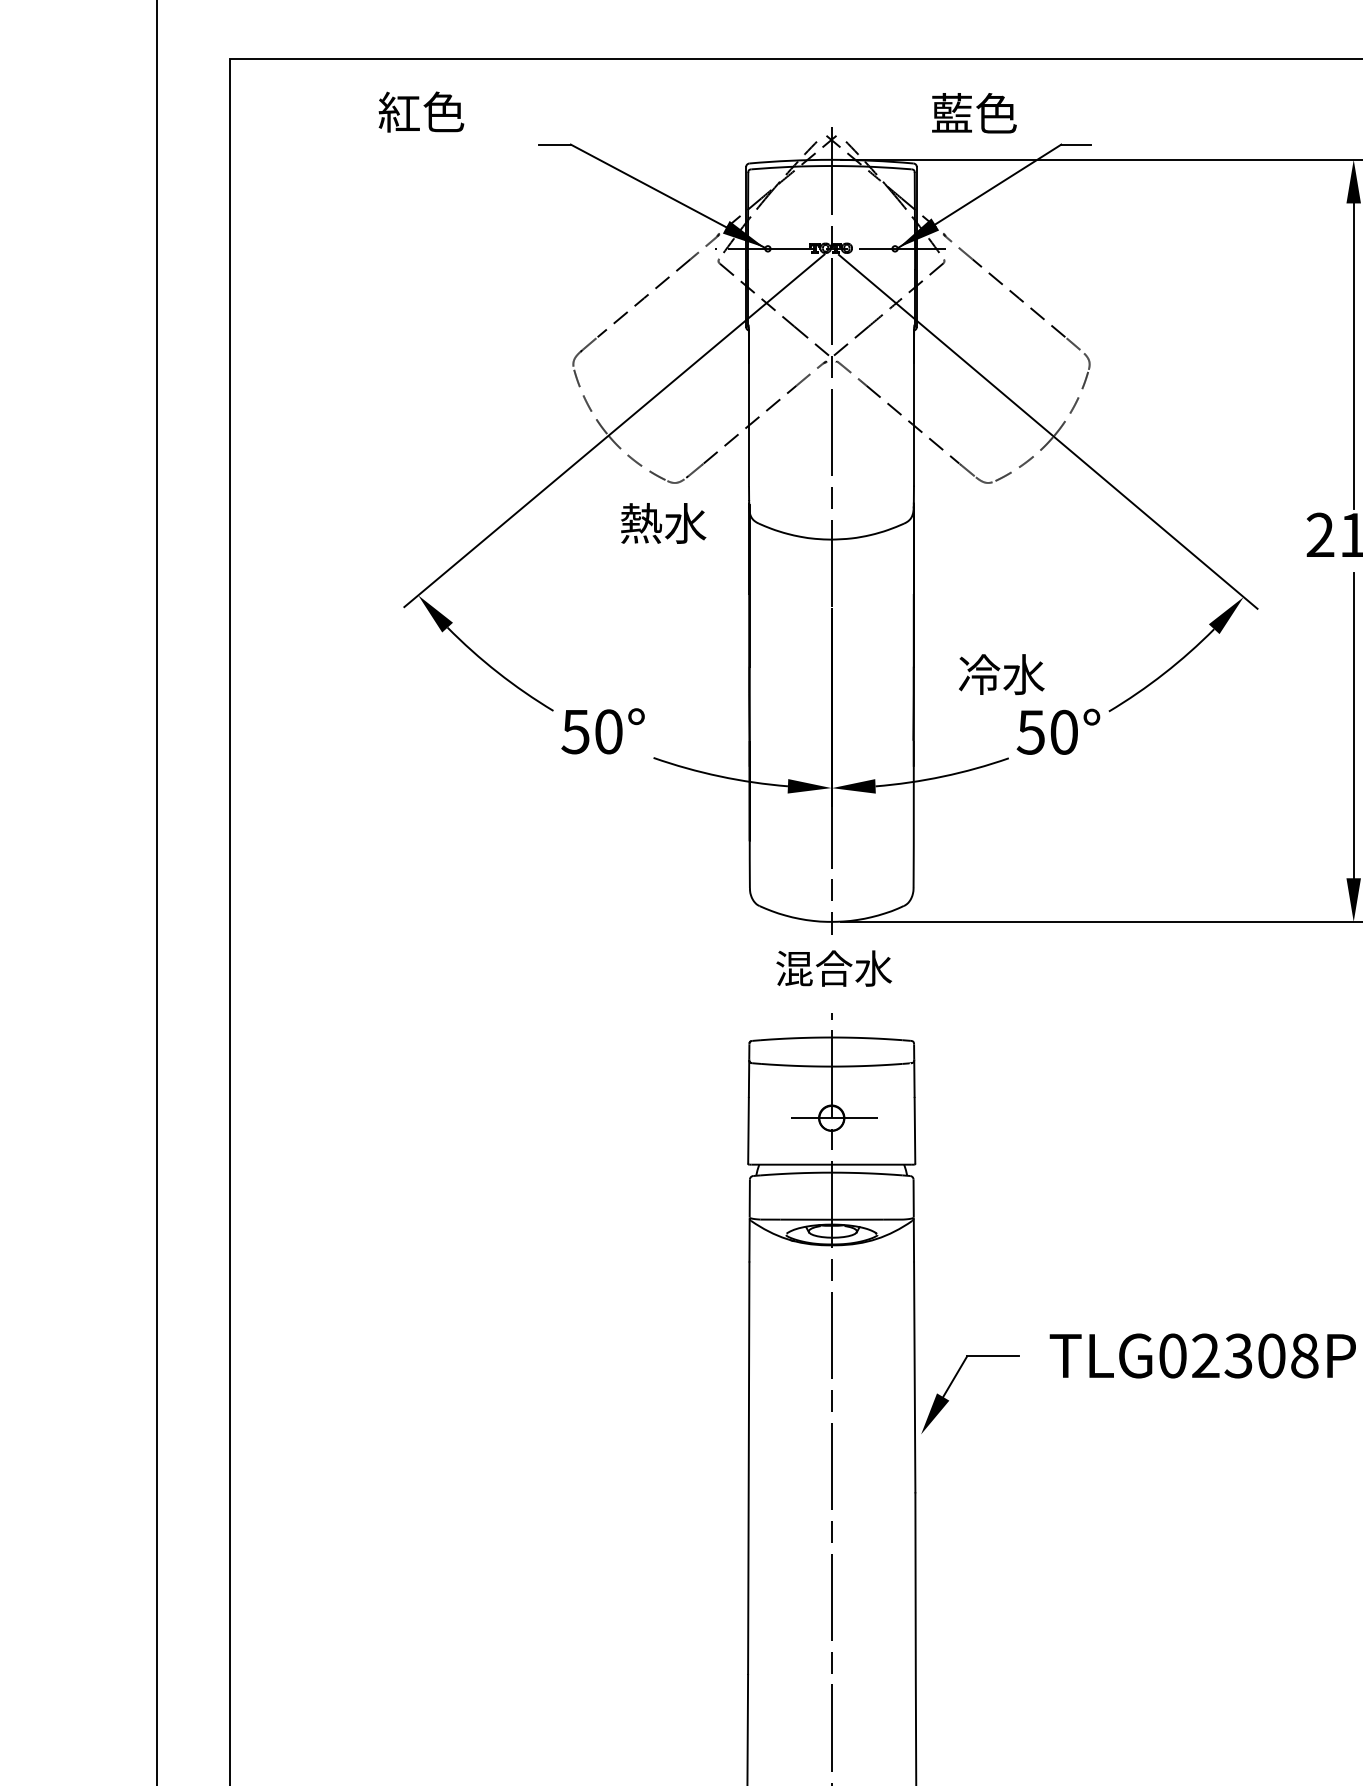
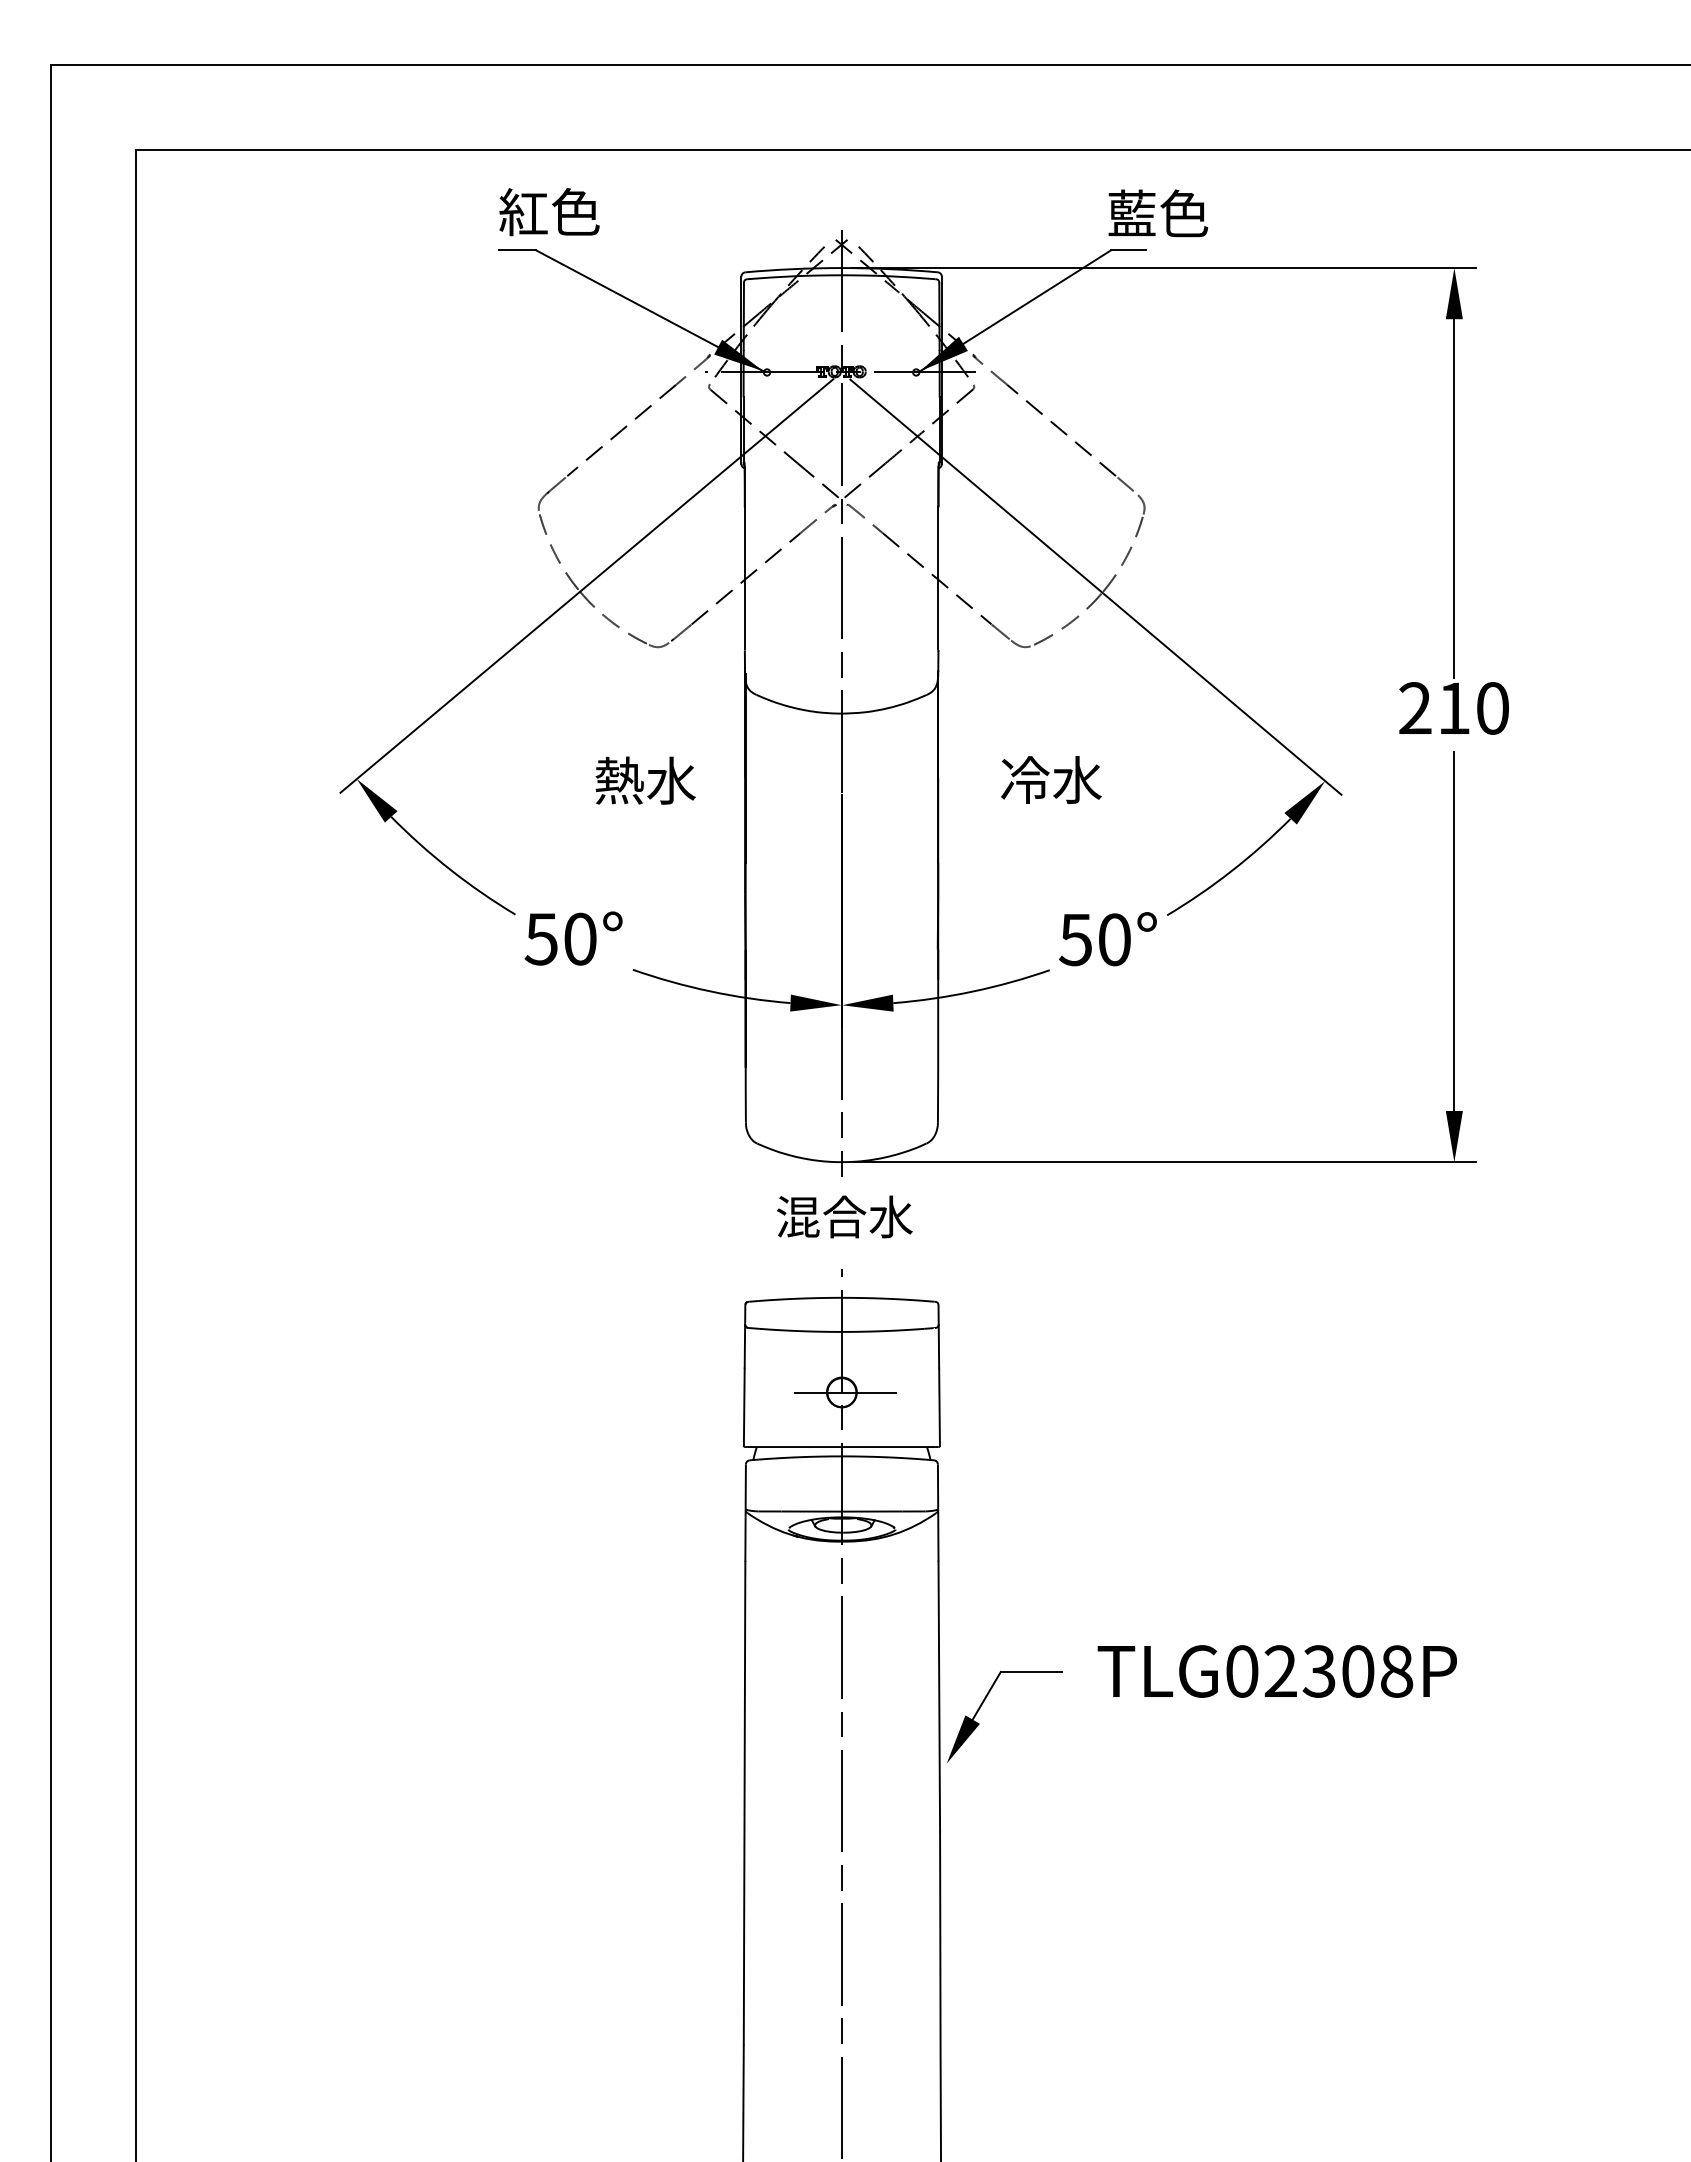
text: (421, 112) -> (549, 212), moved
text: (974, 113) -> (1158, 213), moved
text: (663, 523) -> (645, 780), moved
text: (1001, 674) -> (1051, 779), moved

